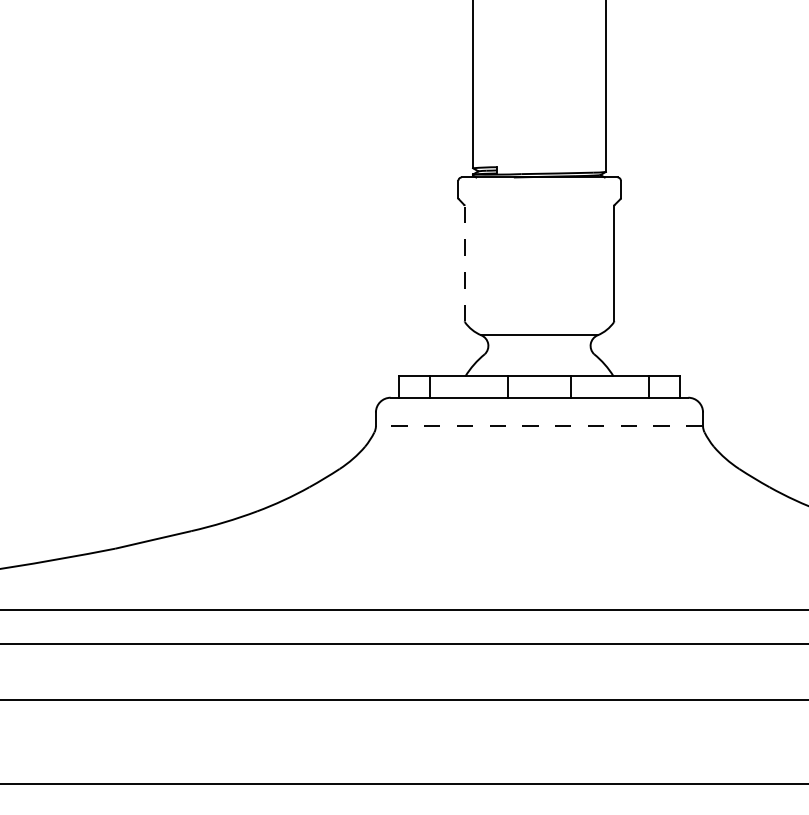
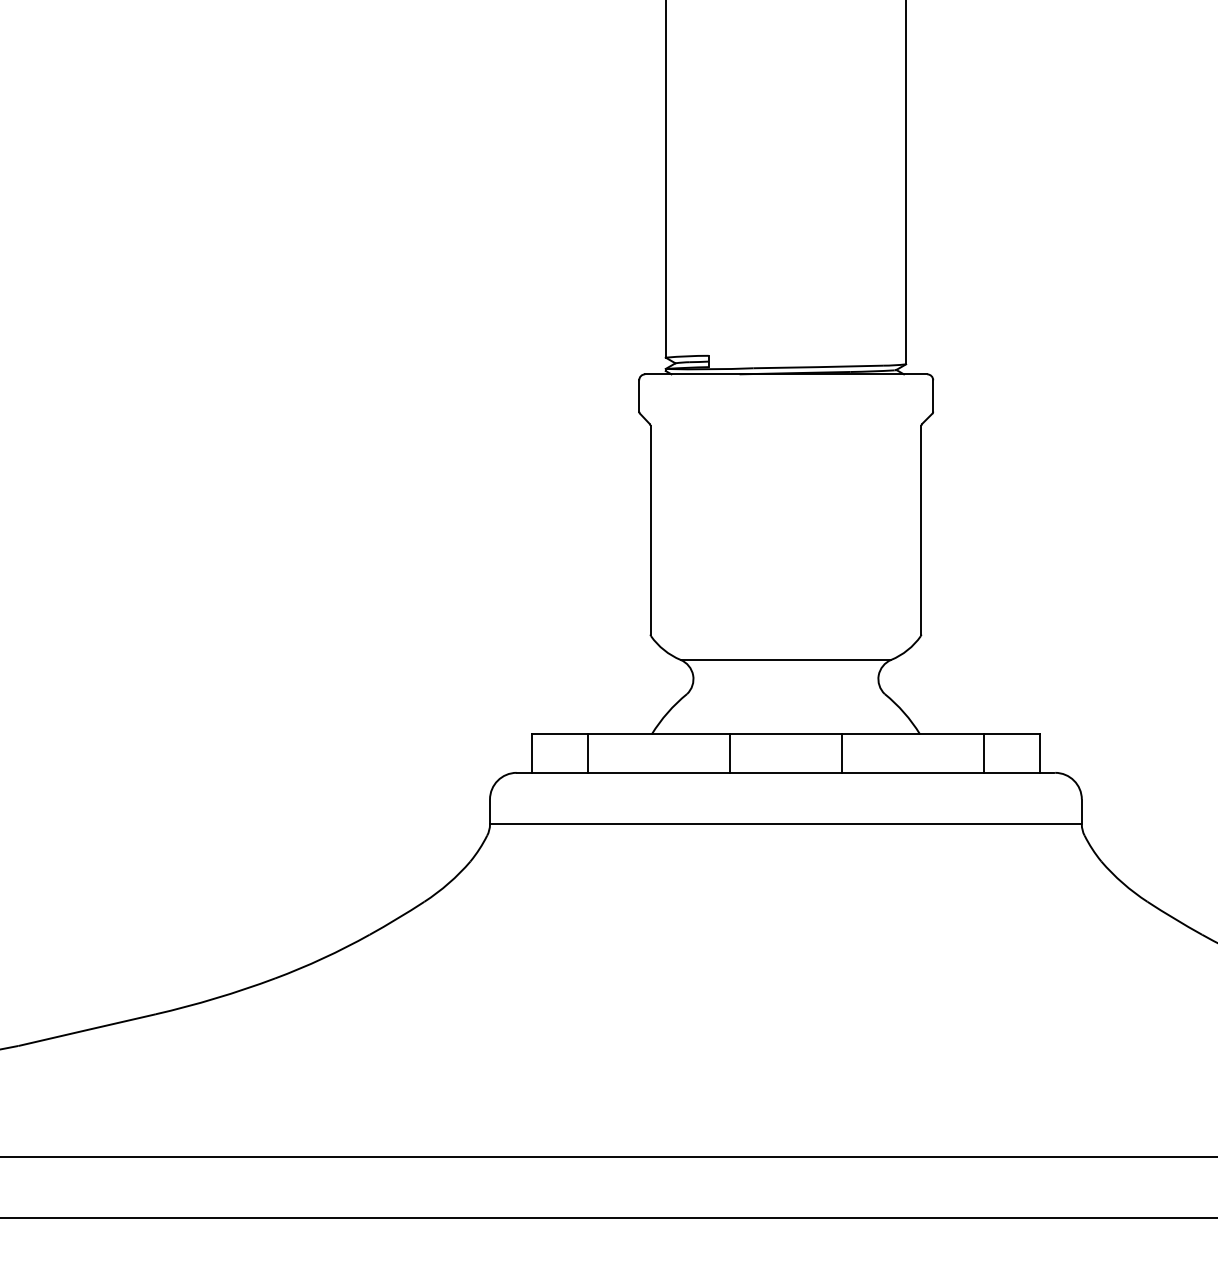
line: (464, 263) -> (650, 529), dashed -> solid
line: (538, 426) -> (784, 824), dashed -> solid

